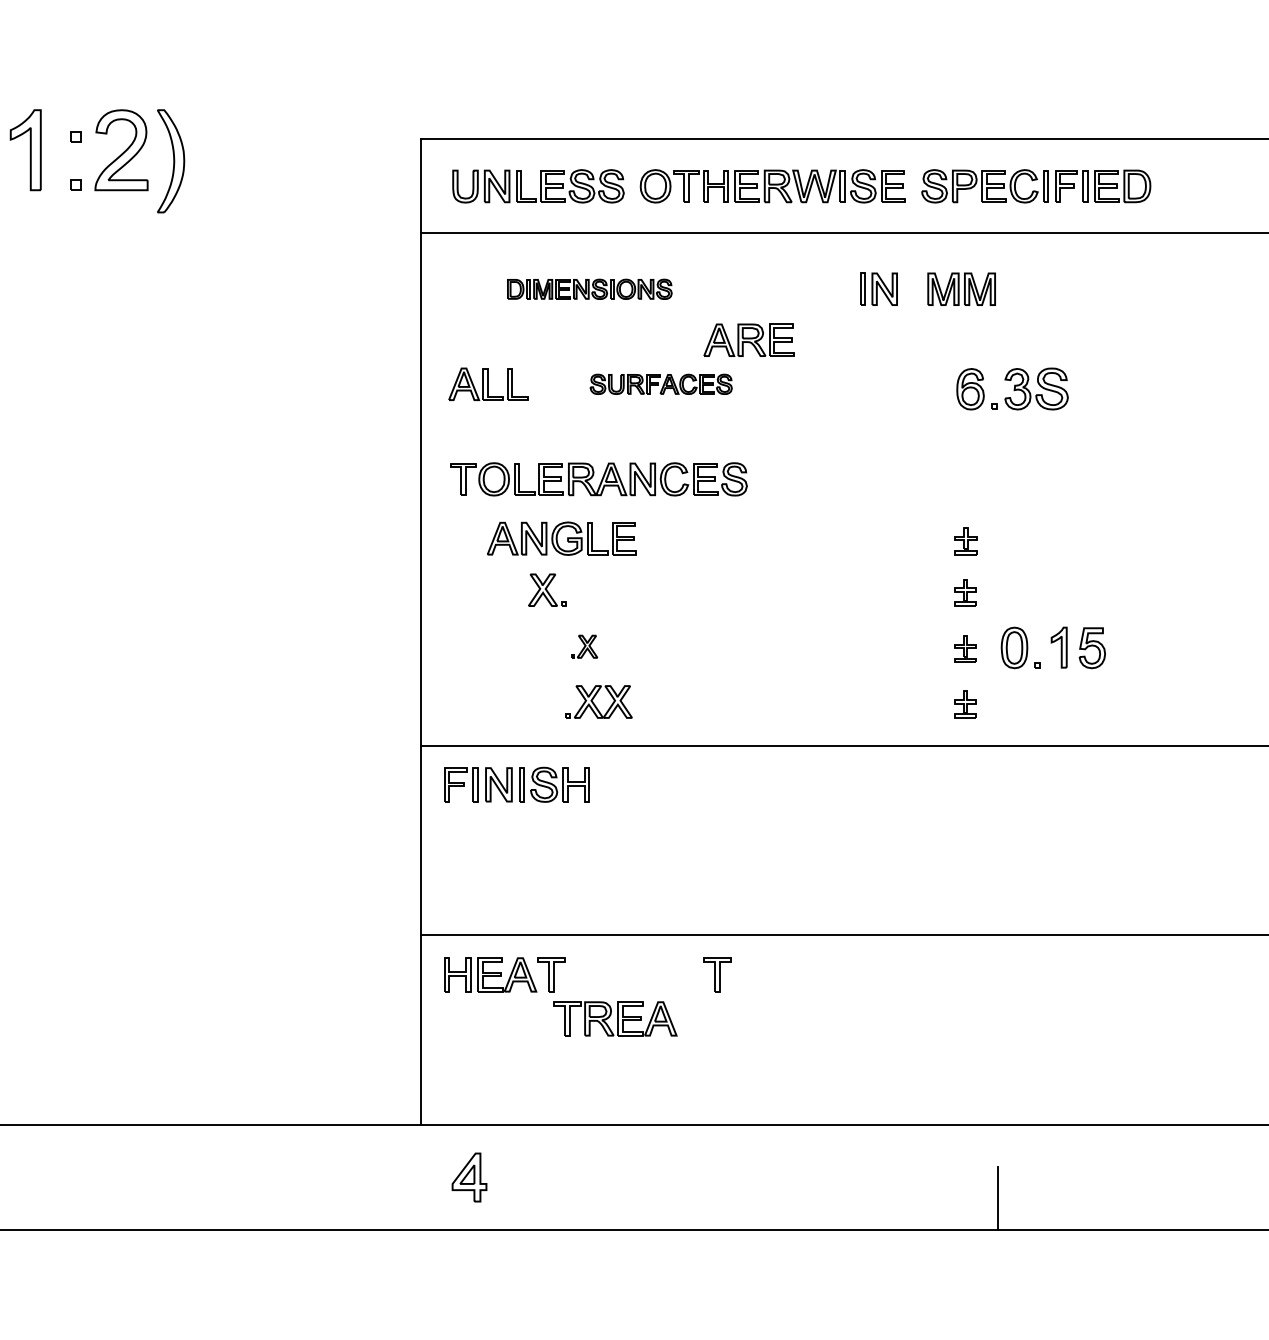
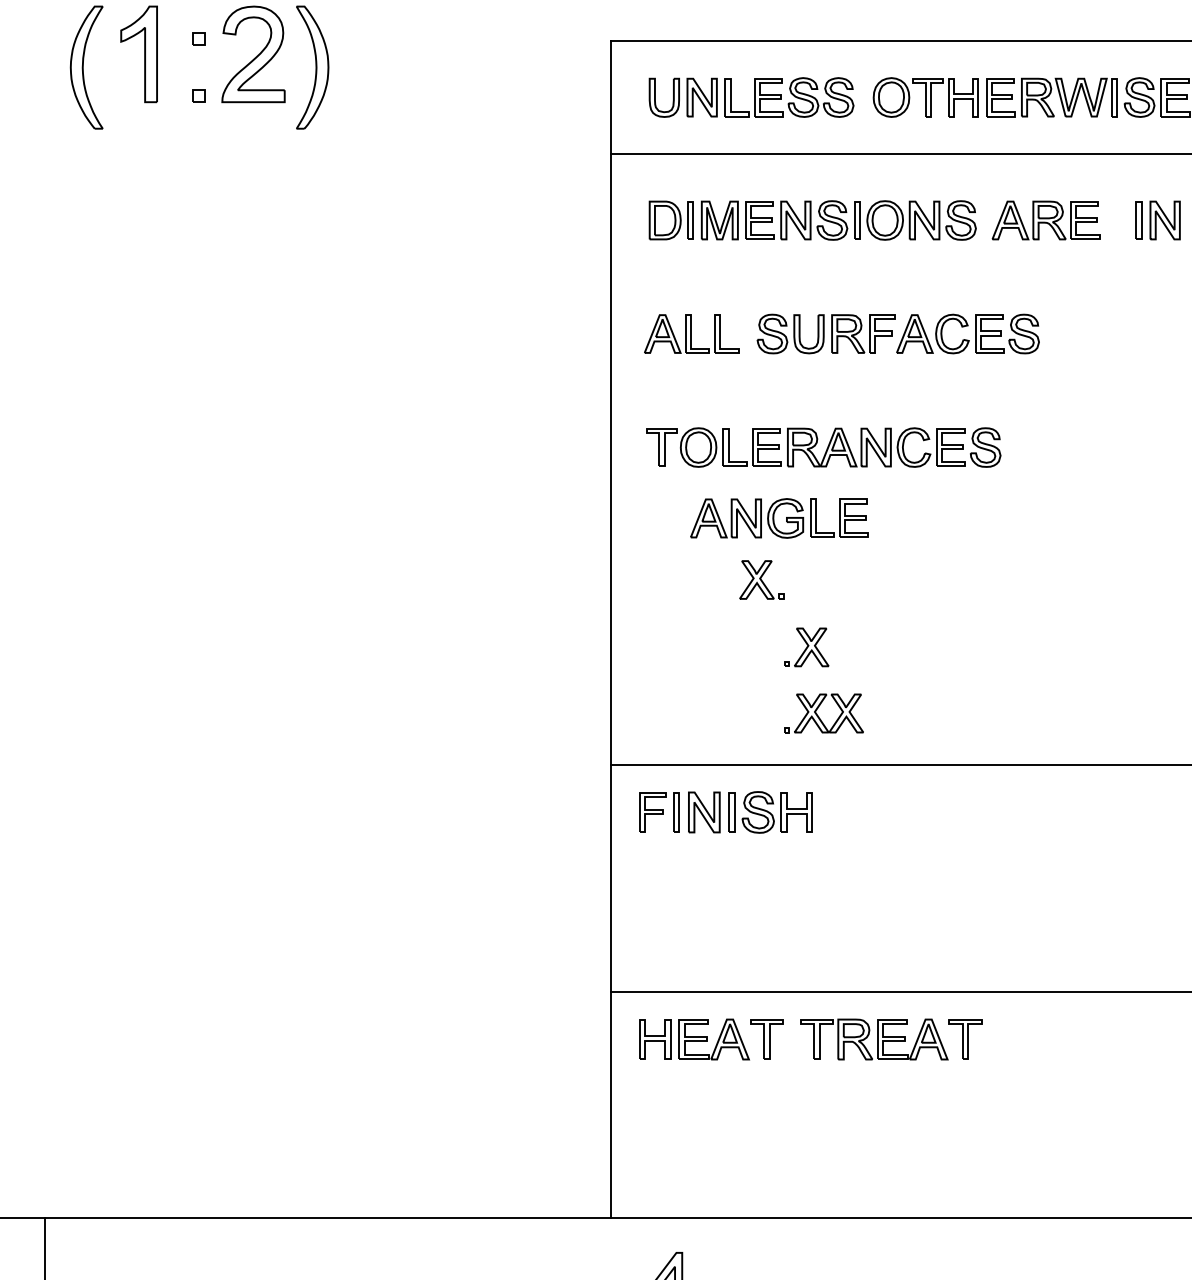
part: (589, 289) -> (812, 220), size x1.67
part: (748, 339) -> (1045, 219), moved
part: (660, 384) -> (897, 334), size x1.67
part: (584, 646) -> (806, 647), size x1.43
part: (615, 1018) -> (874, 1038), moved

